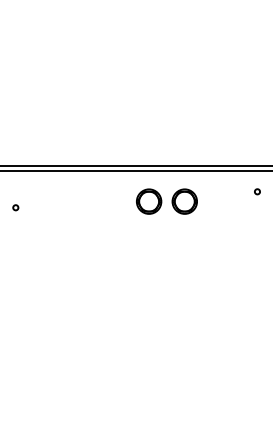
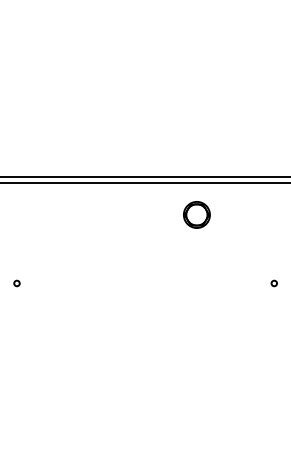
circle: (256, 191) -> (273, 283), moved
part: (148, 201) -> (158, 214), removed
circle: (15, 207) -> (16, 283), moved

